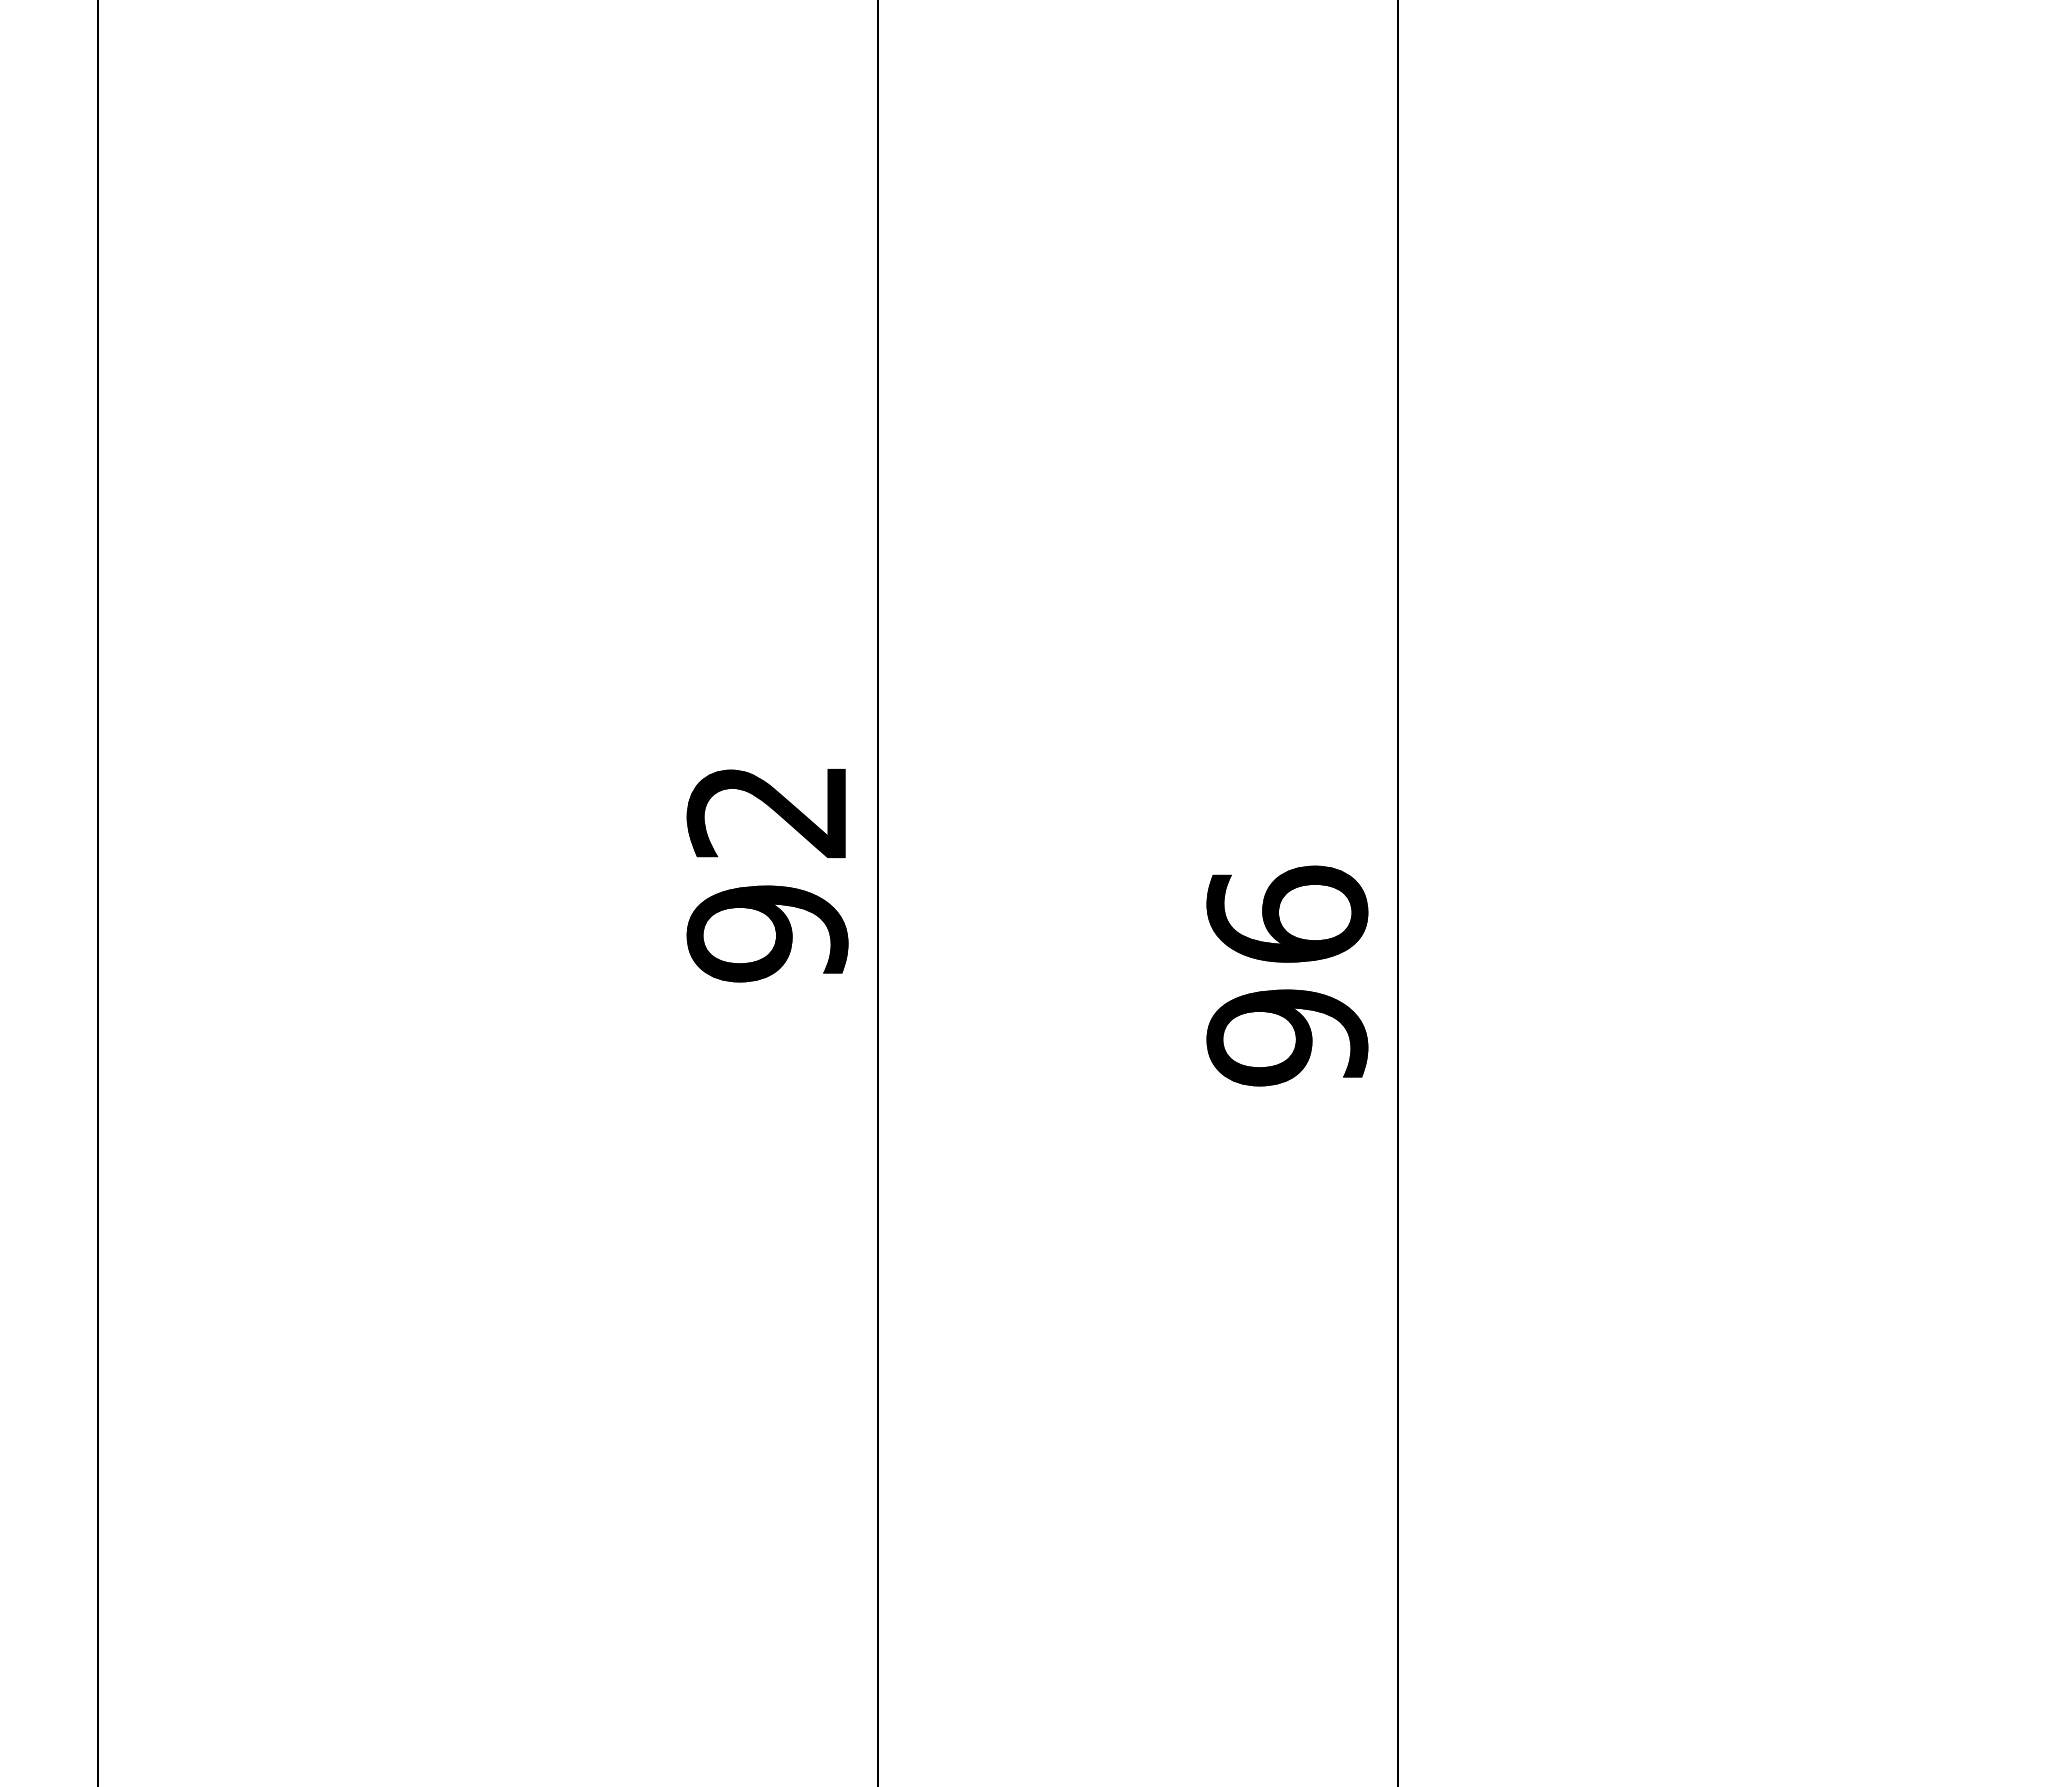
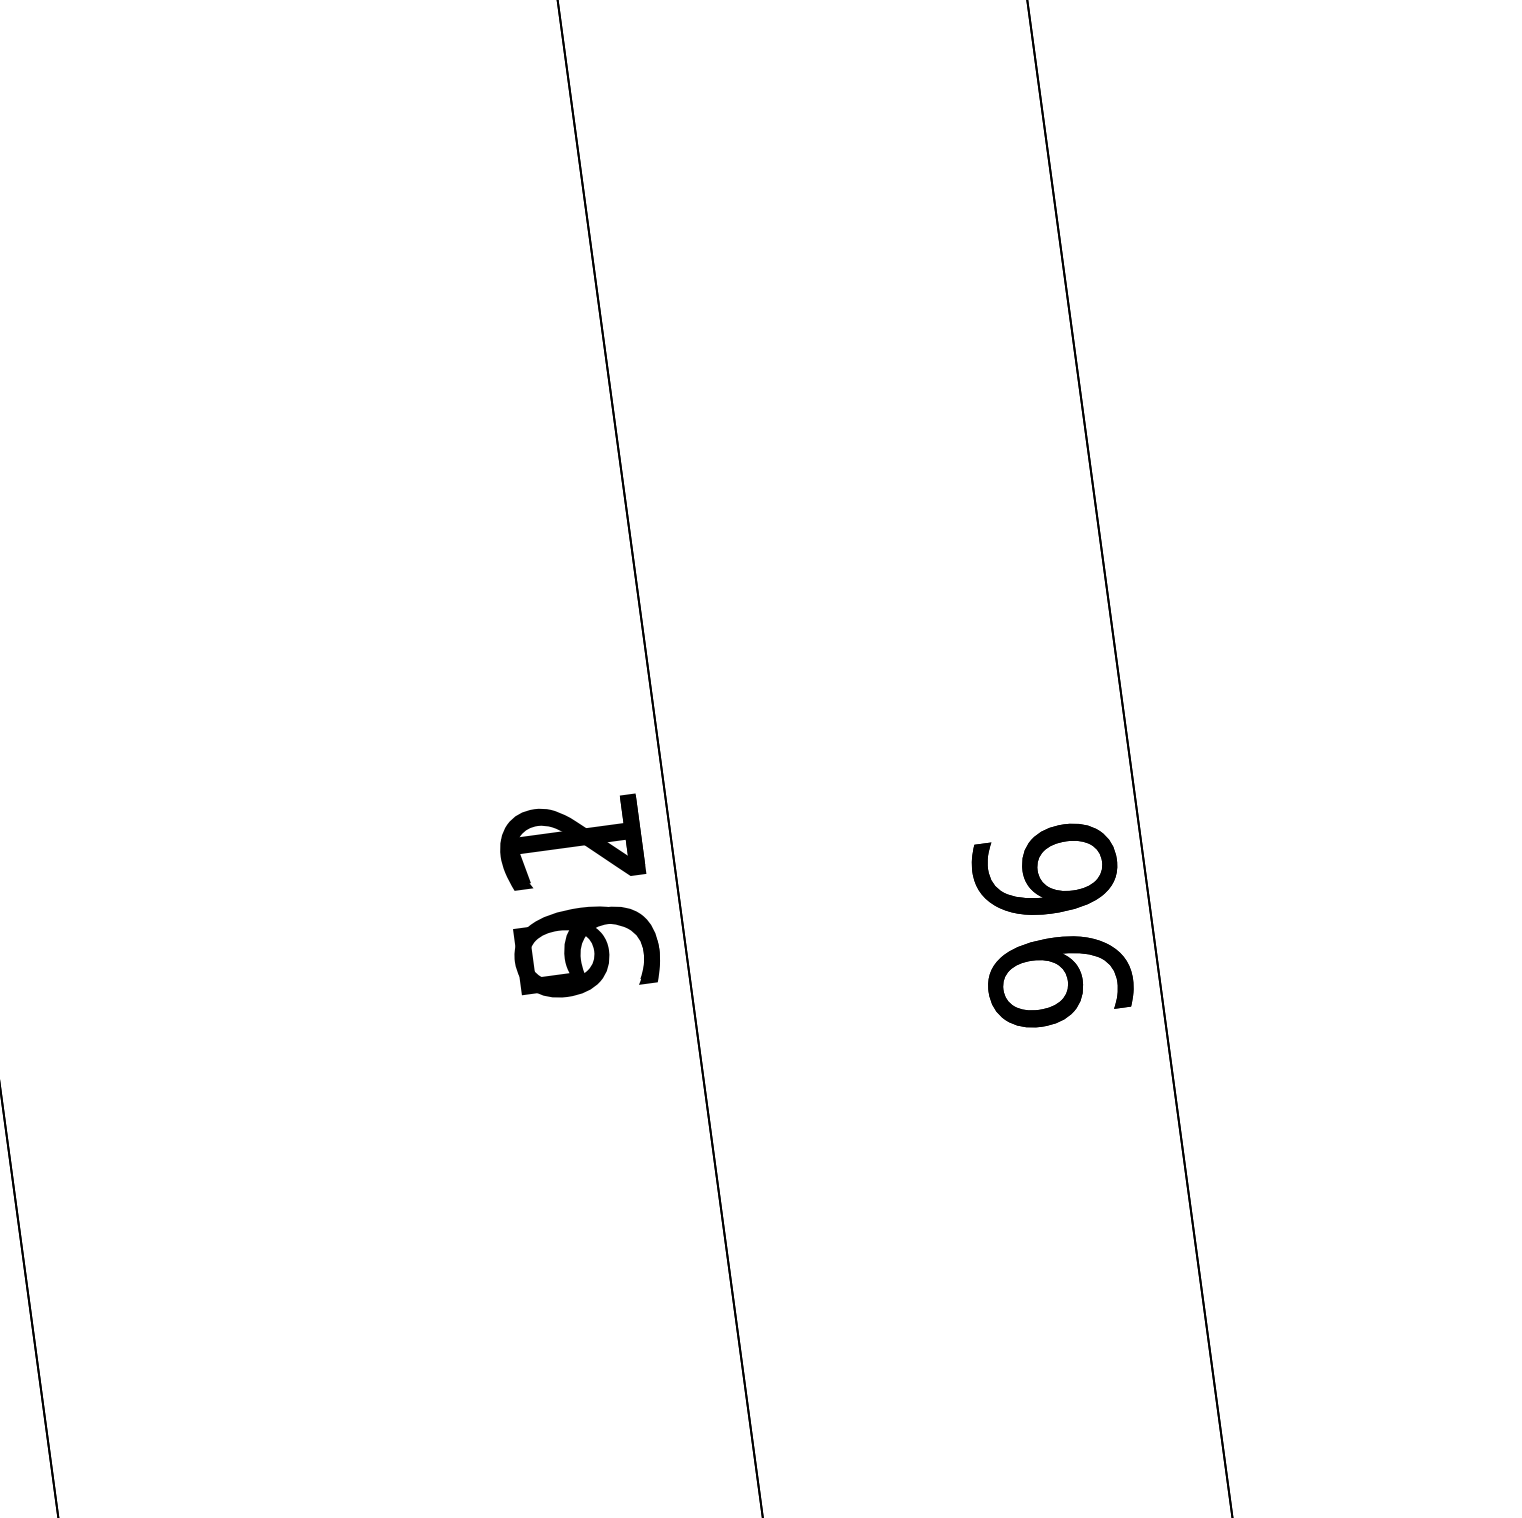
text: (767, 874) -> (579, 897), 92 -> 51

